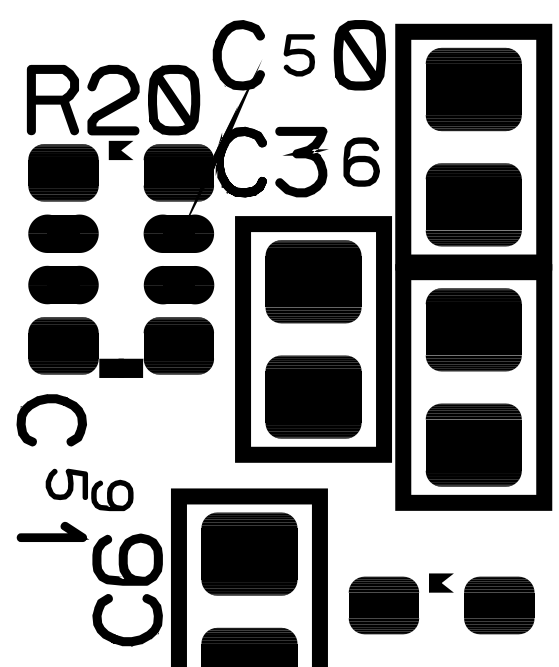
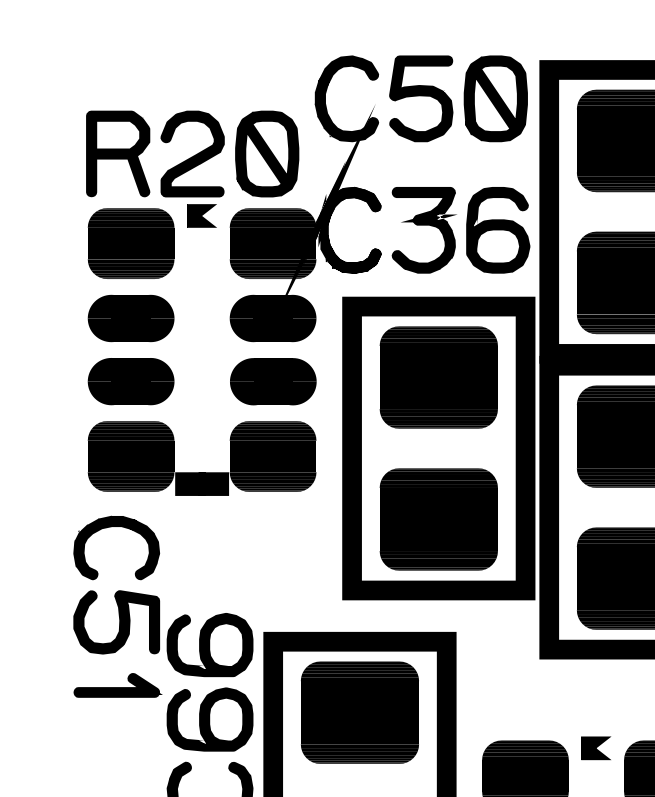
part: (299, 55) -> (421, 99), size x1.67
part: (361, 161) -> (497, 229), size x1.43
part: (89, 489) -> (163, 633), size x1.67

